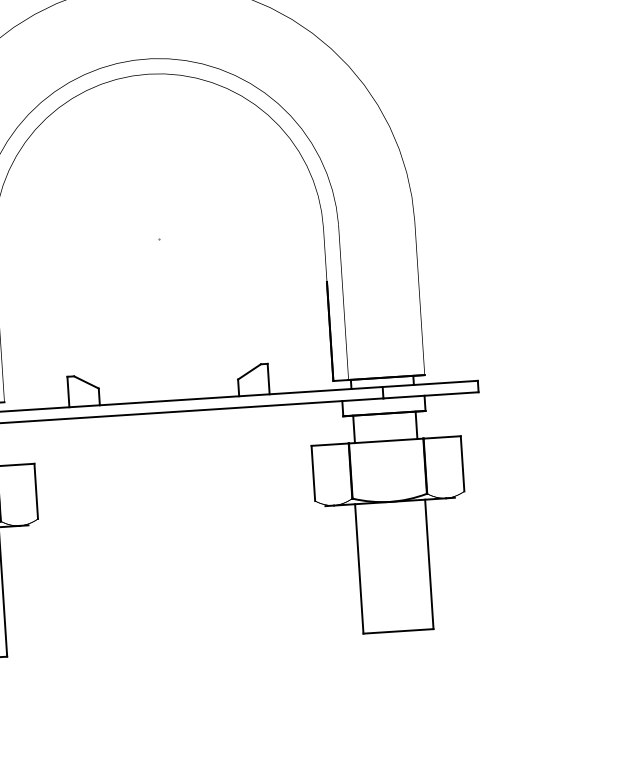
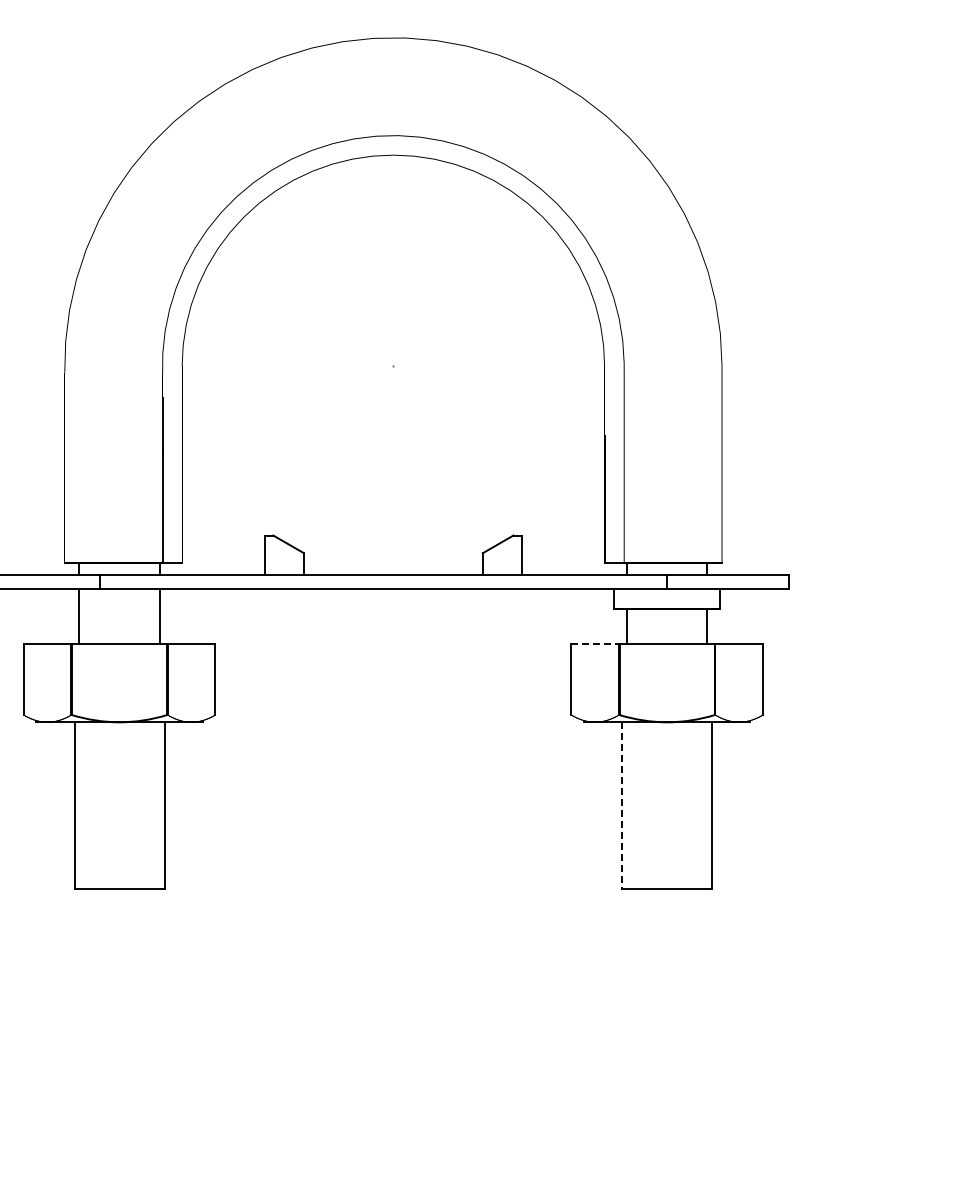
line: (330, 444) -> (595, 644), solid -> dashed
line: (359, 569) -> (622, 806), solid -> dashed

